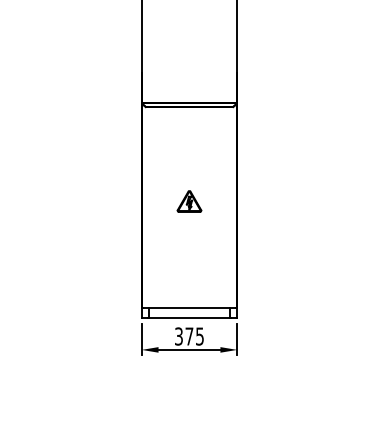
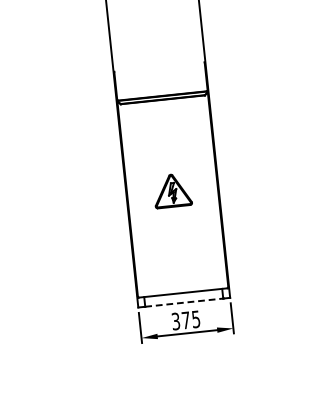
part: (189, 201) -> (172, 190), size x1.6
line: (189, 318) -> (184, 303), solid -> dashed

